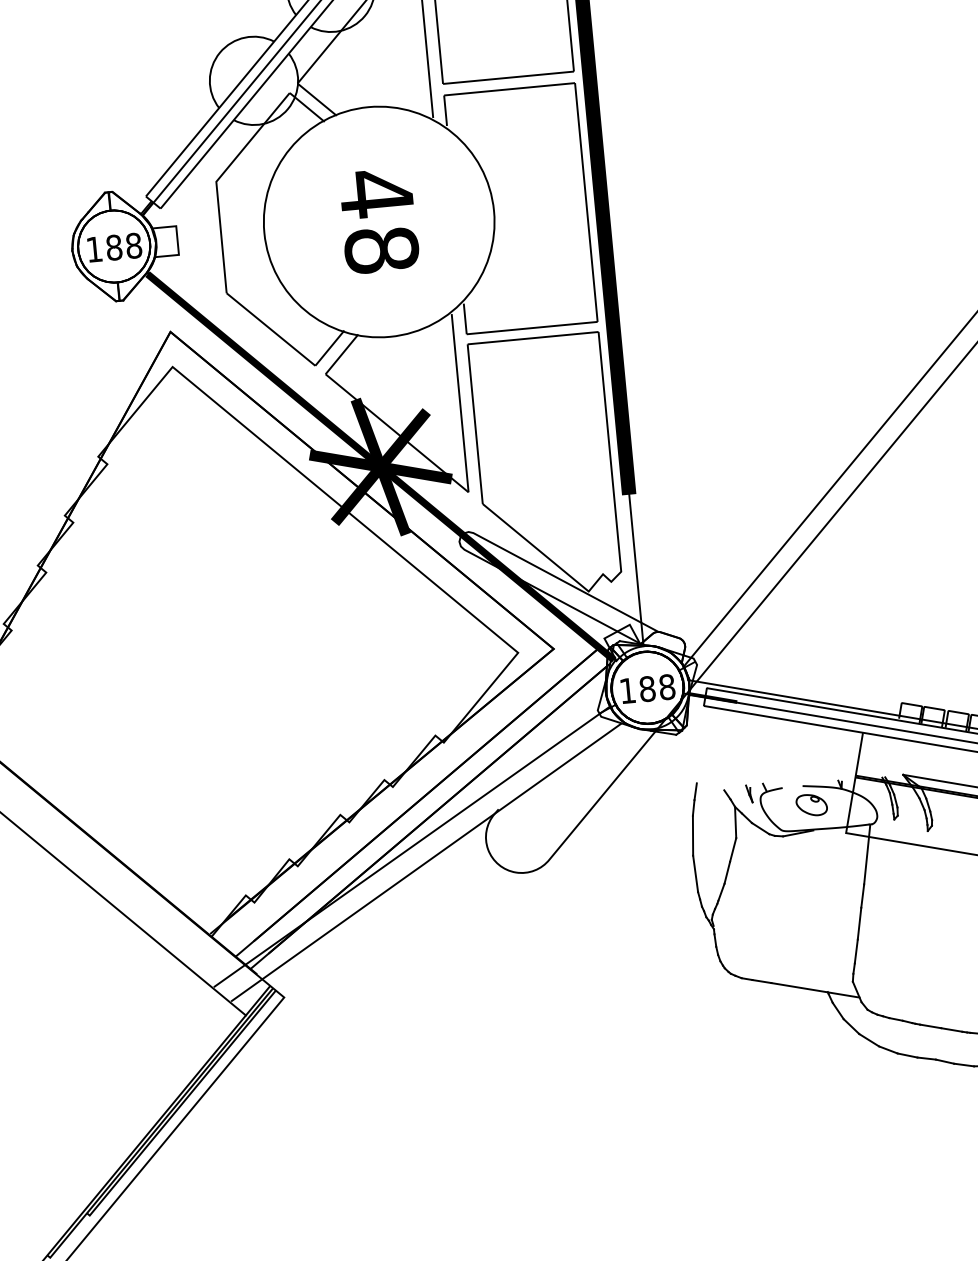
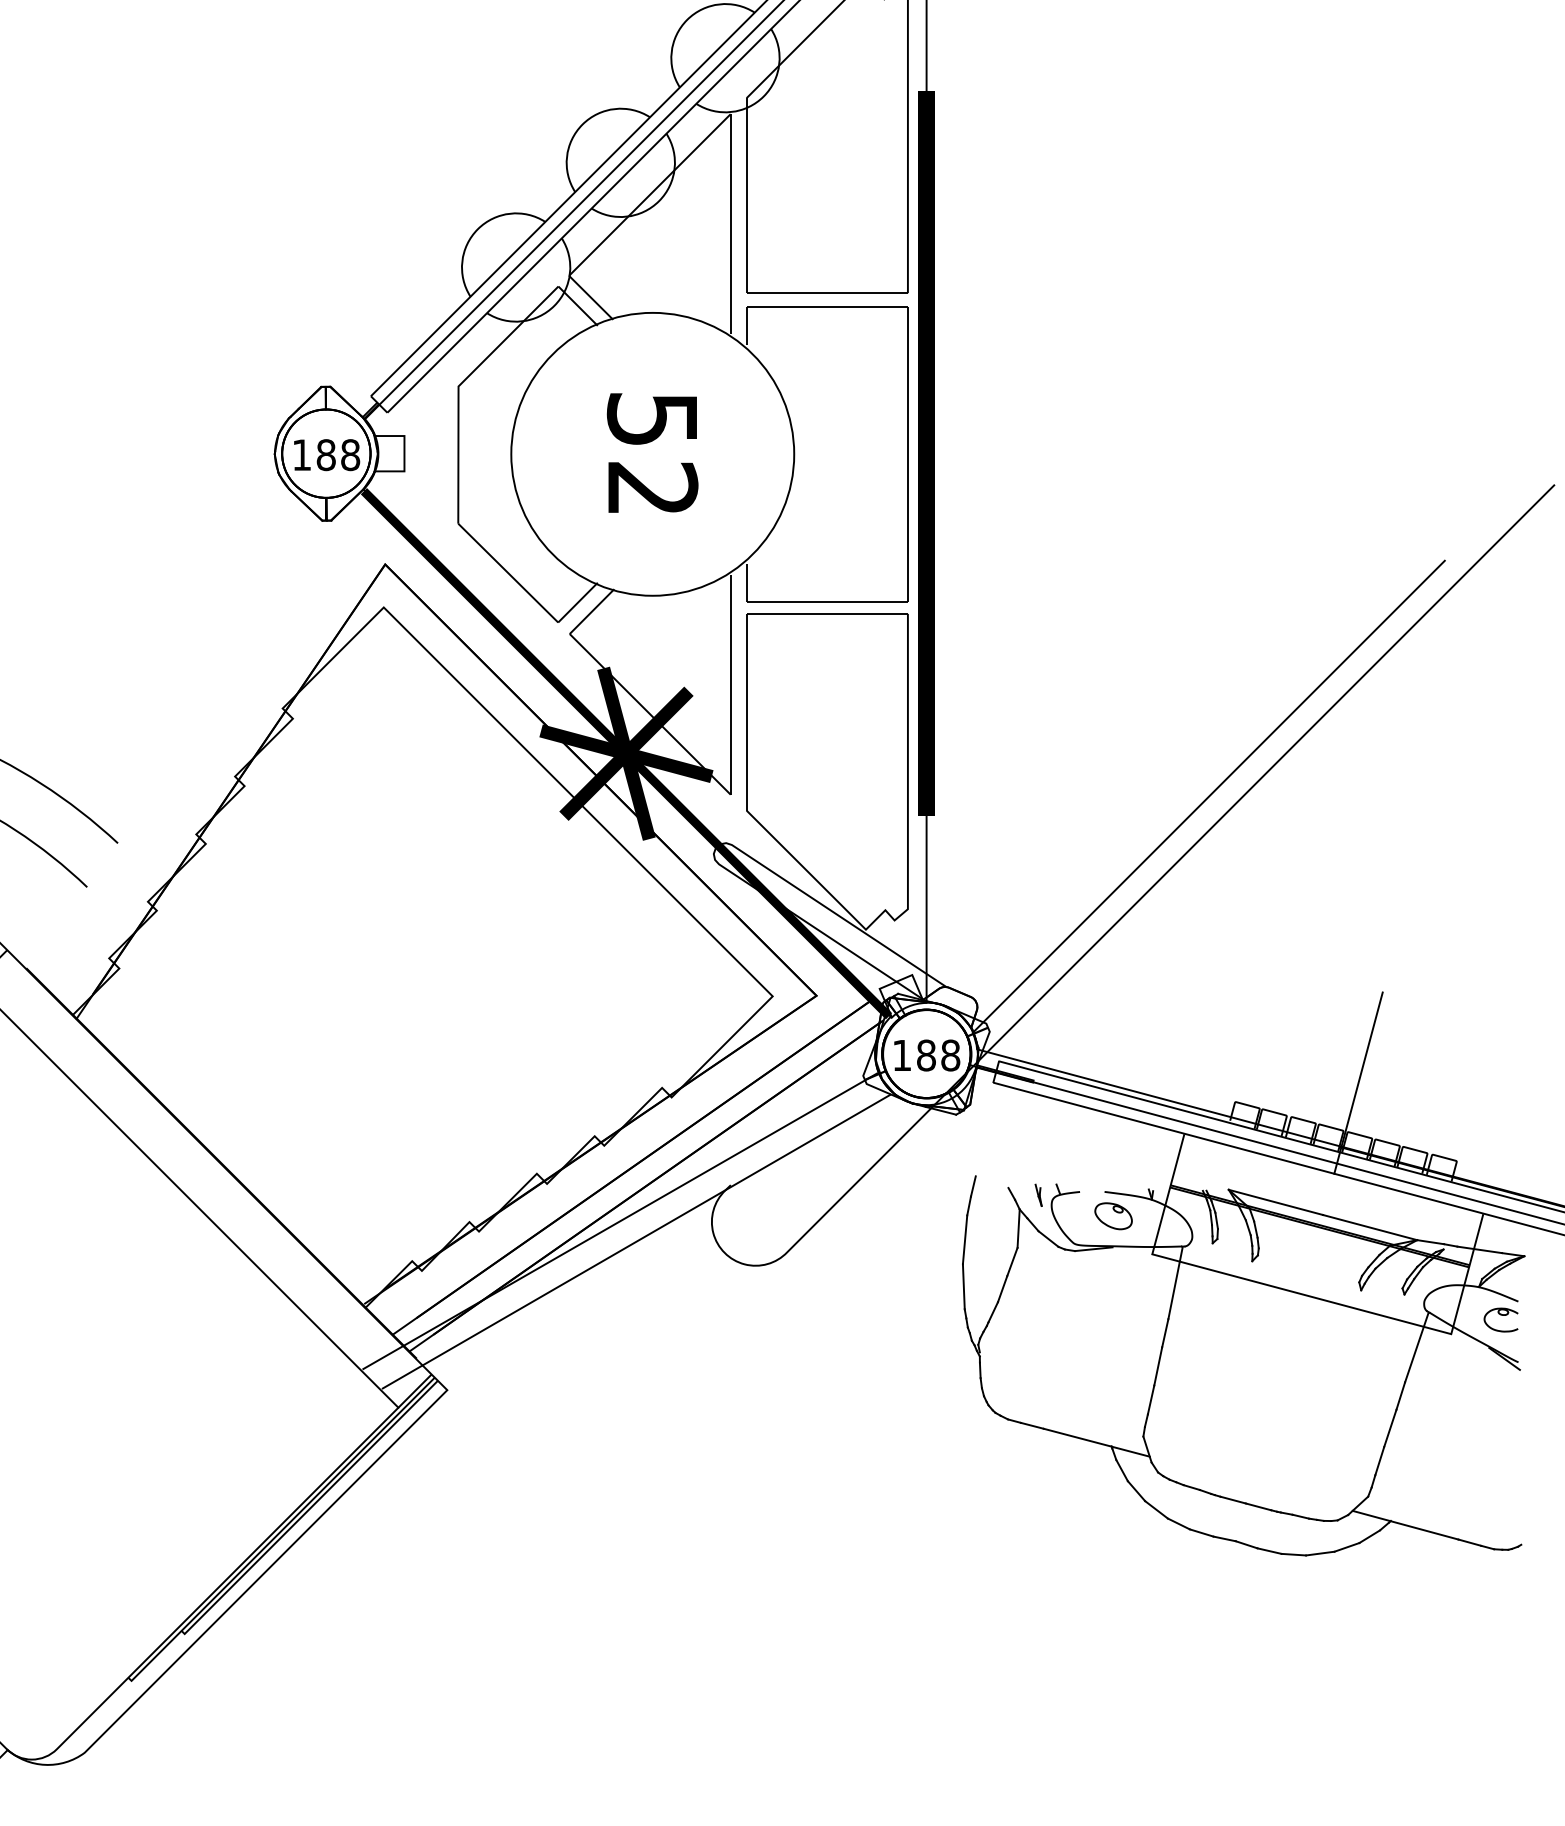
text: (378, 221) -> (652, 453), 48 -> 52

